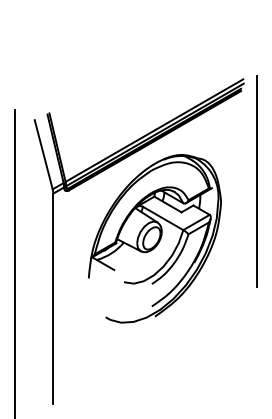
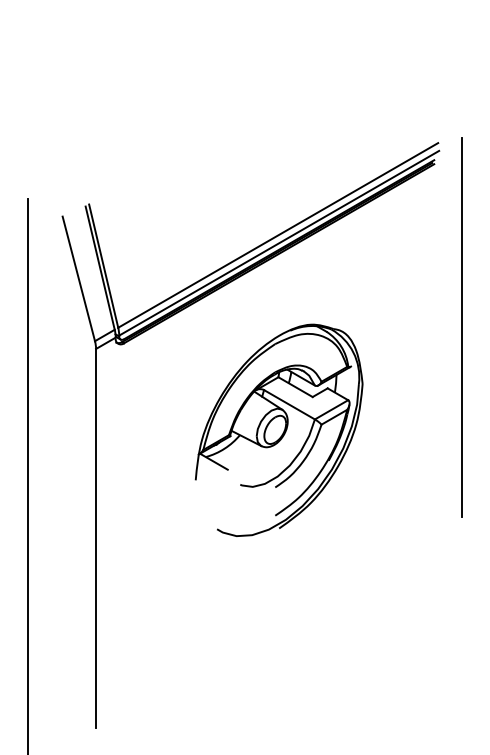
part: (154, 238) -> (278, 429), size x0.7

